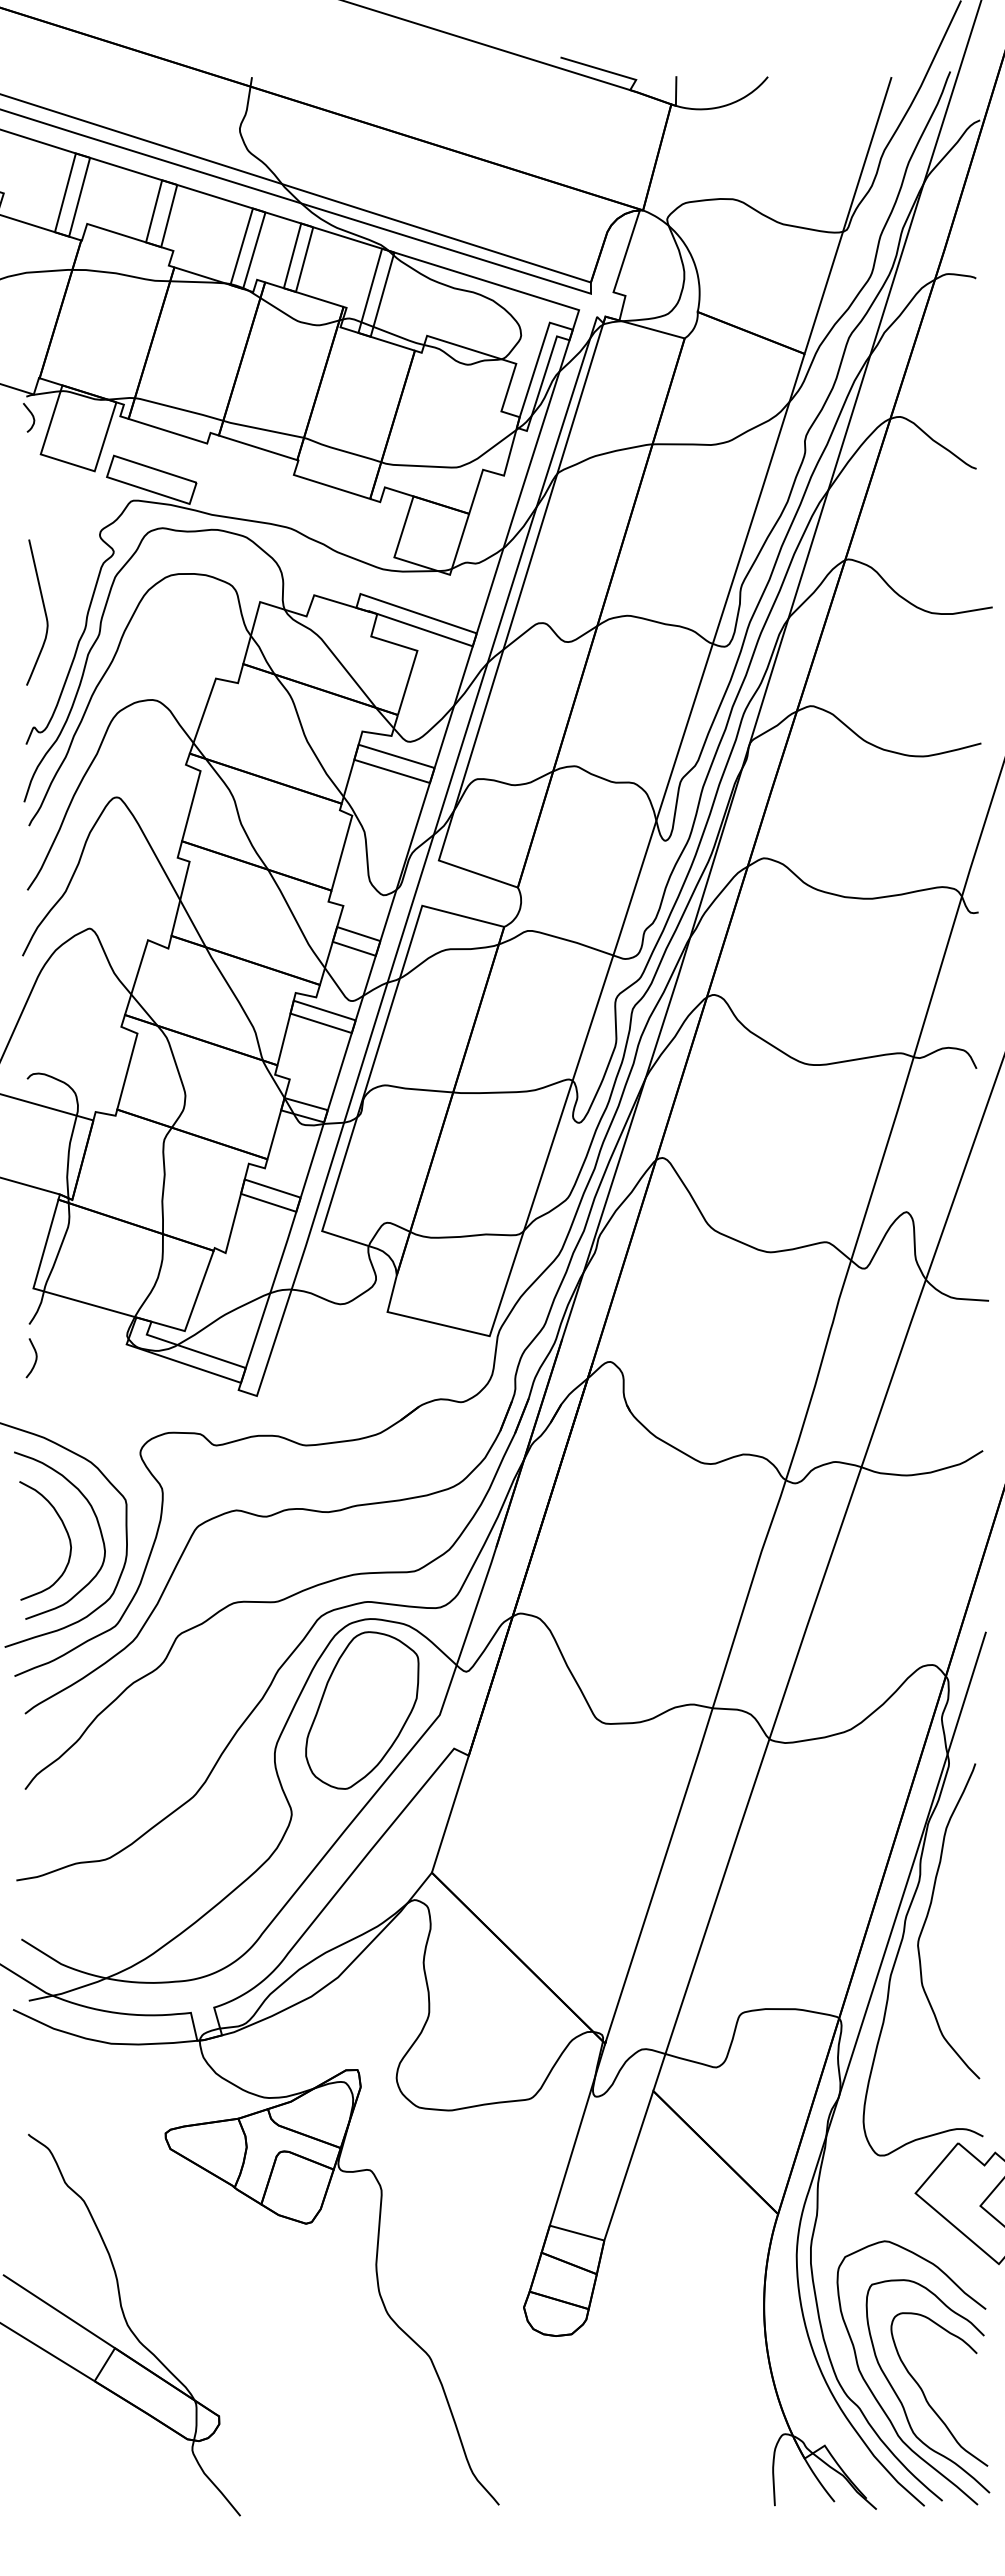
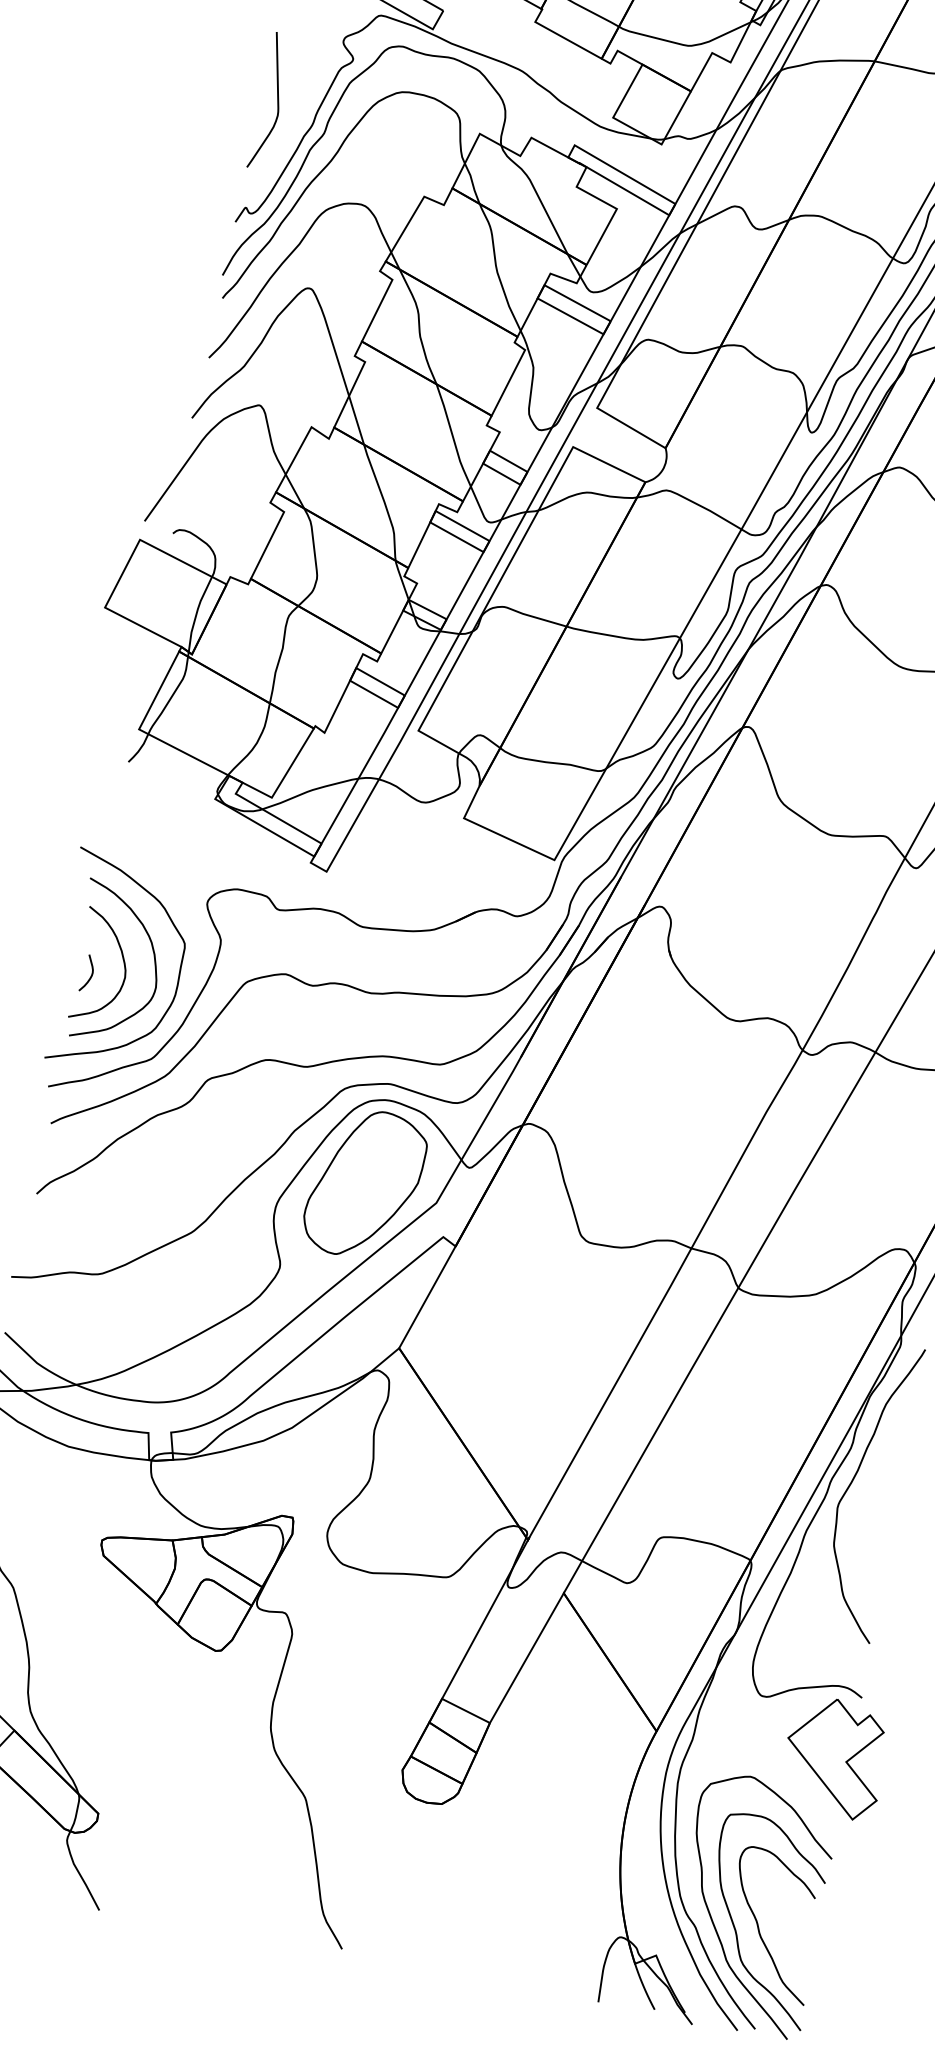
curve: (35, 1358) -> (91, 974), moved

